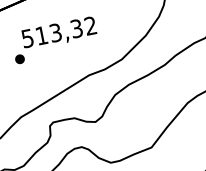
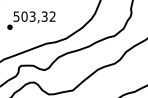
text: (41, 35) -> (24, 16), 513,32 -> 503,32

